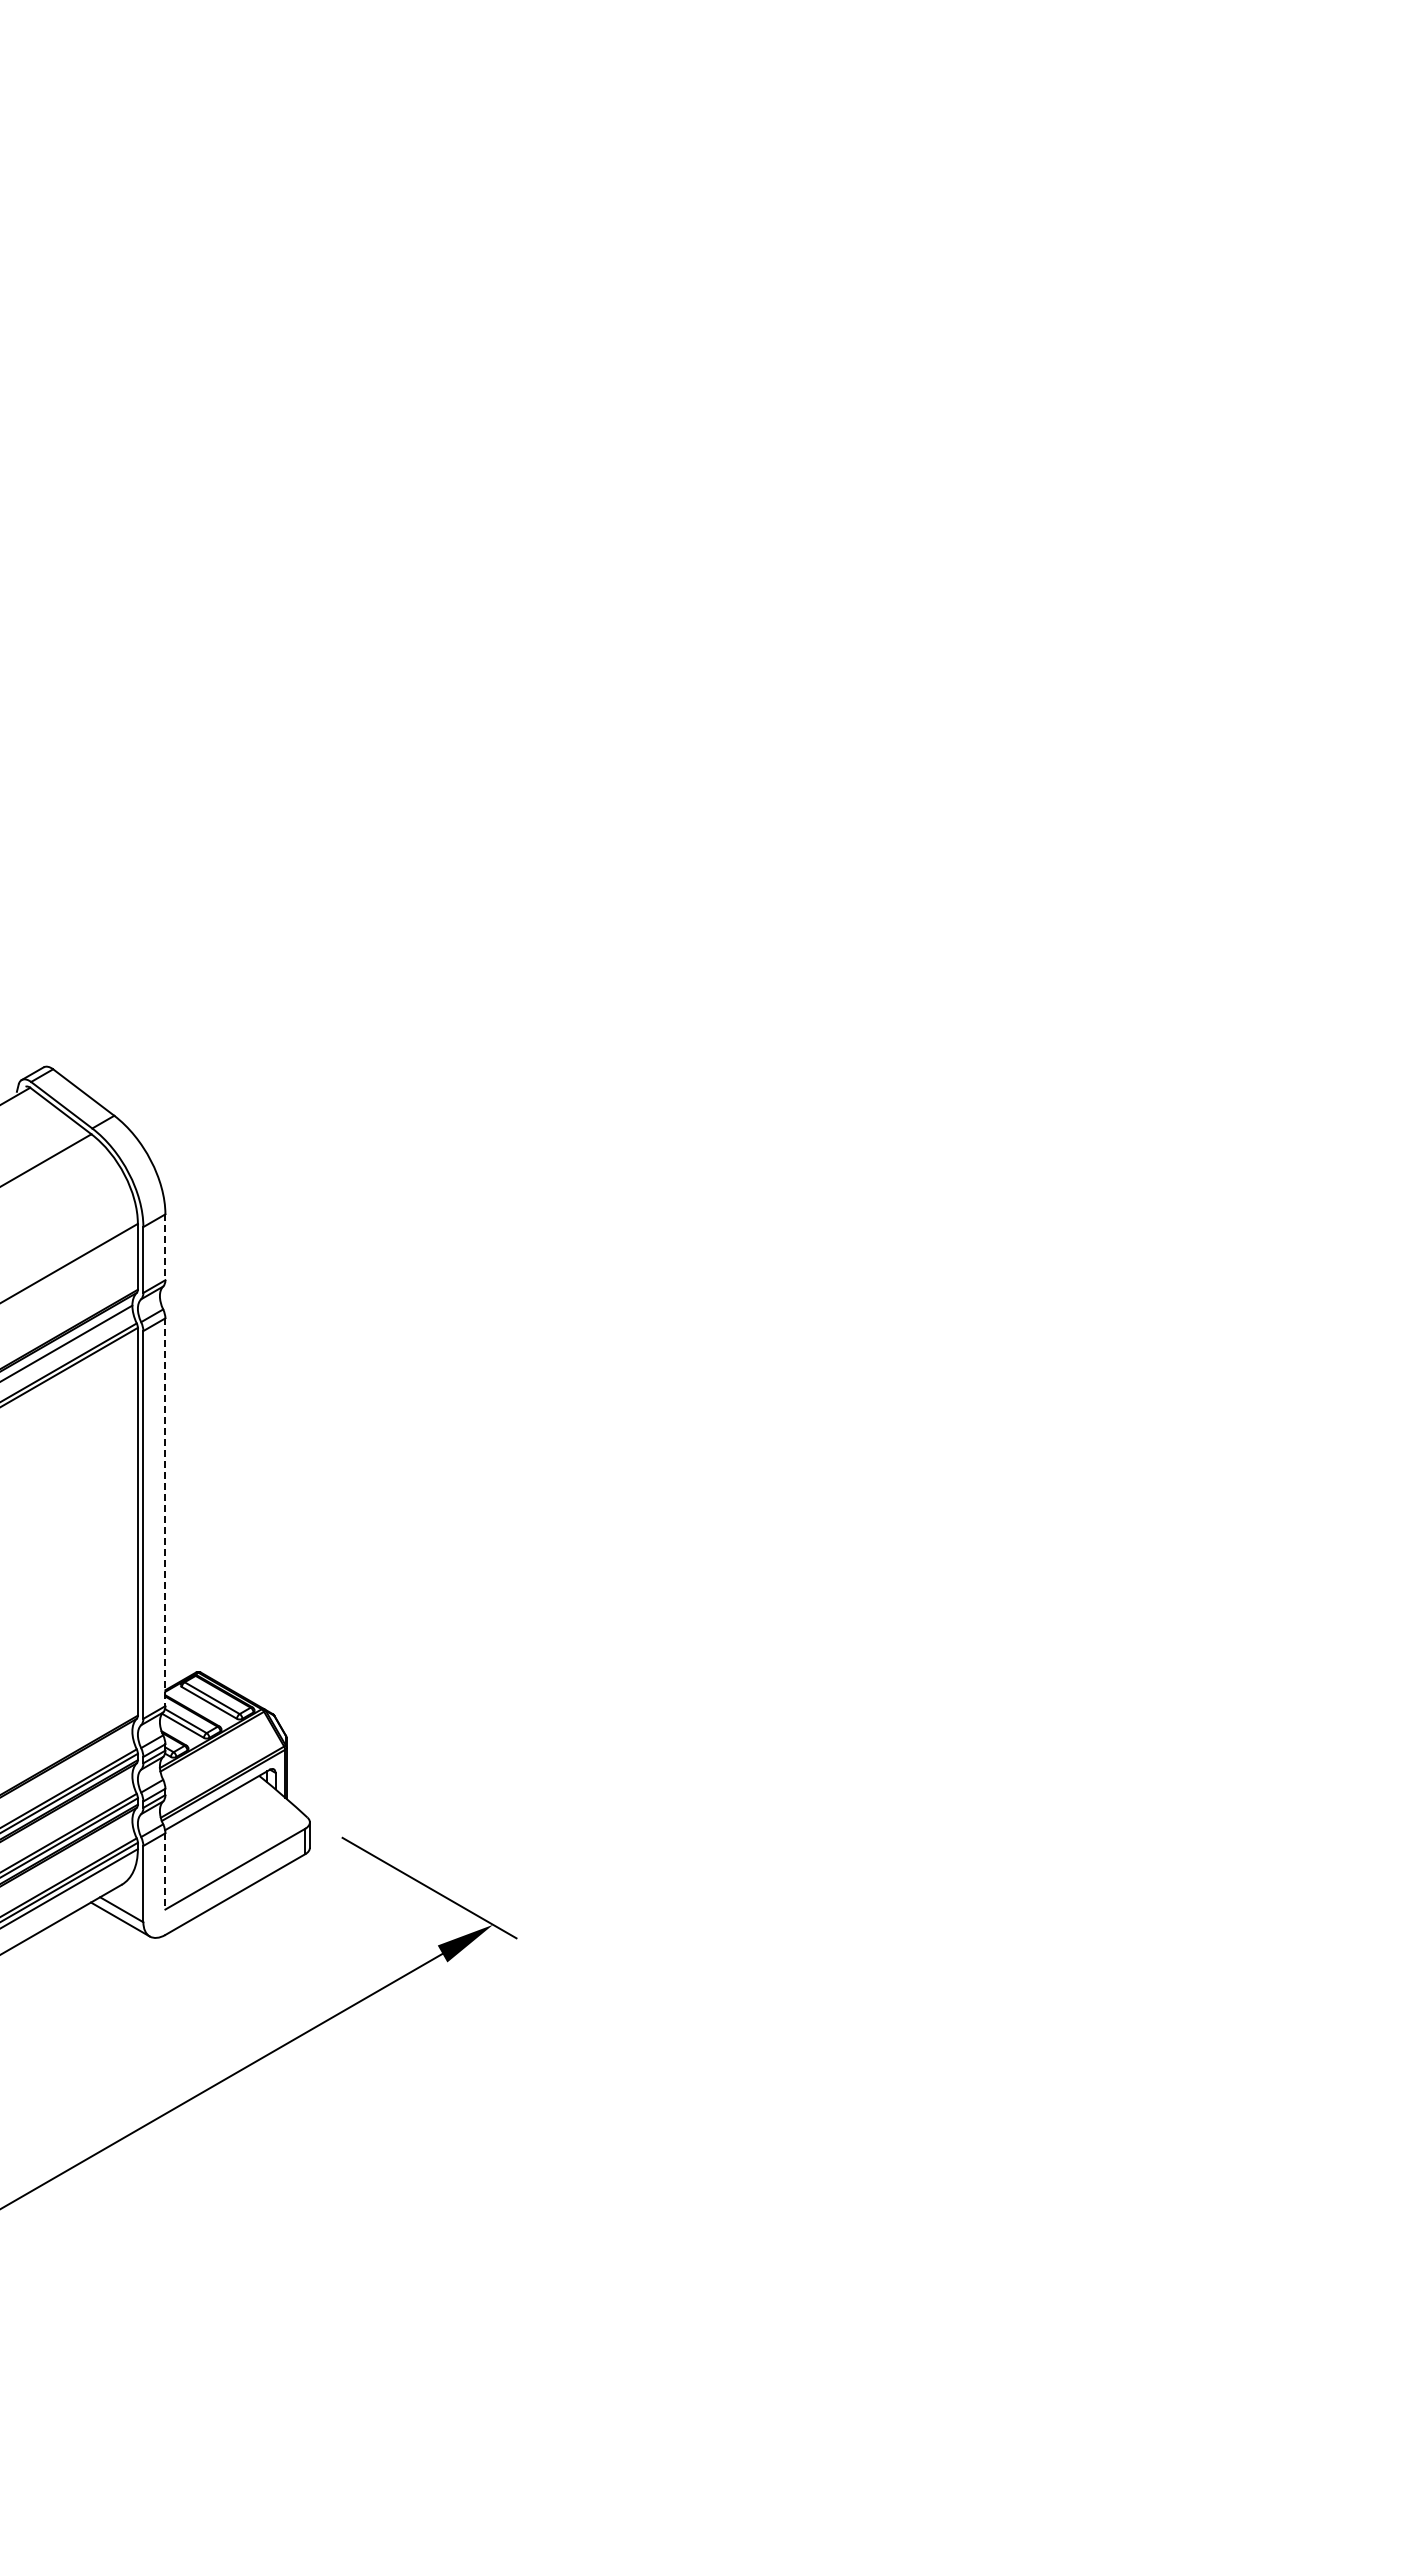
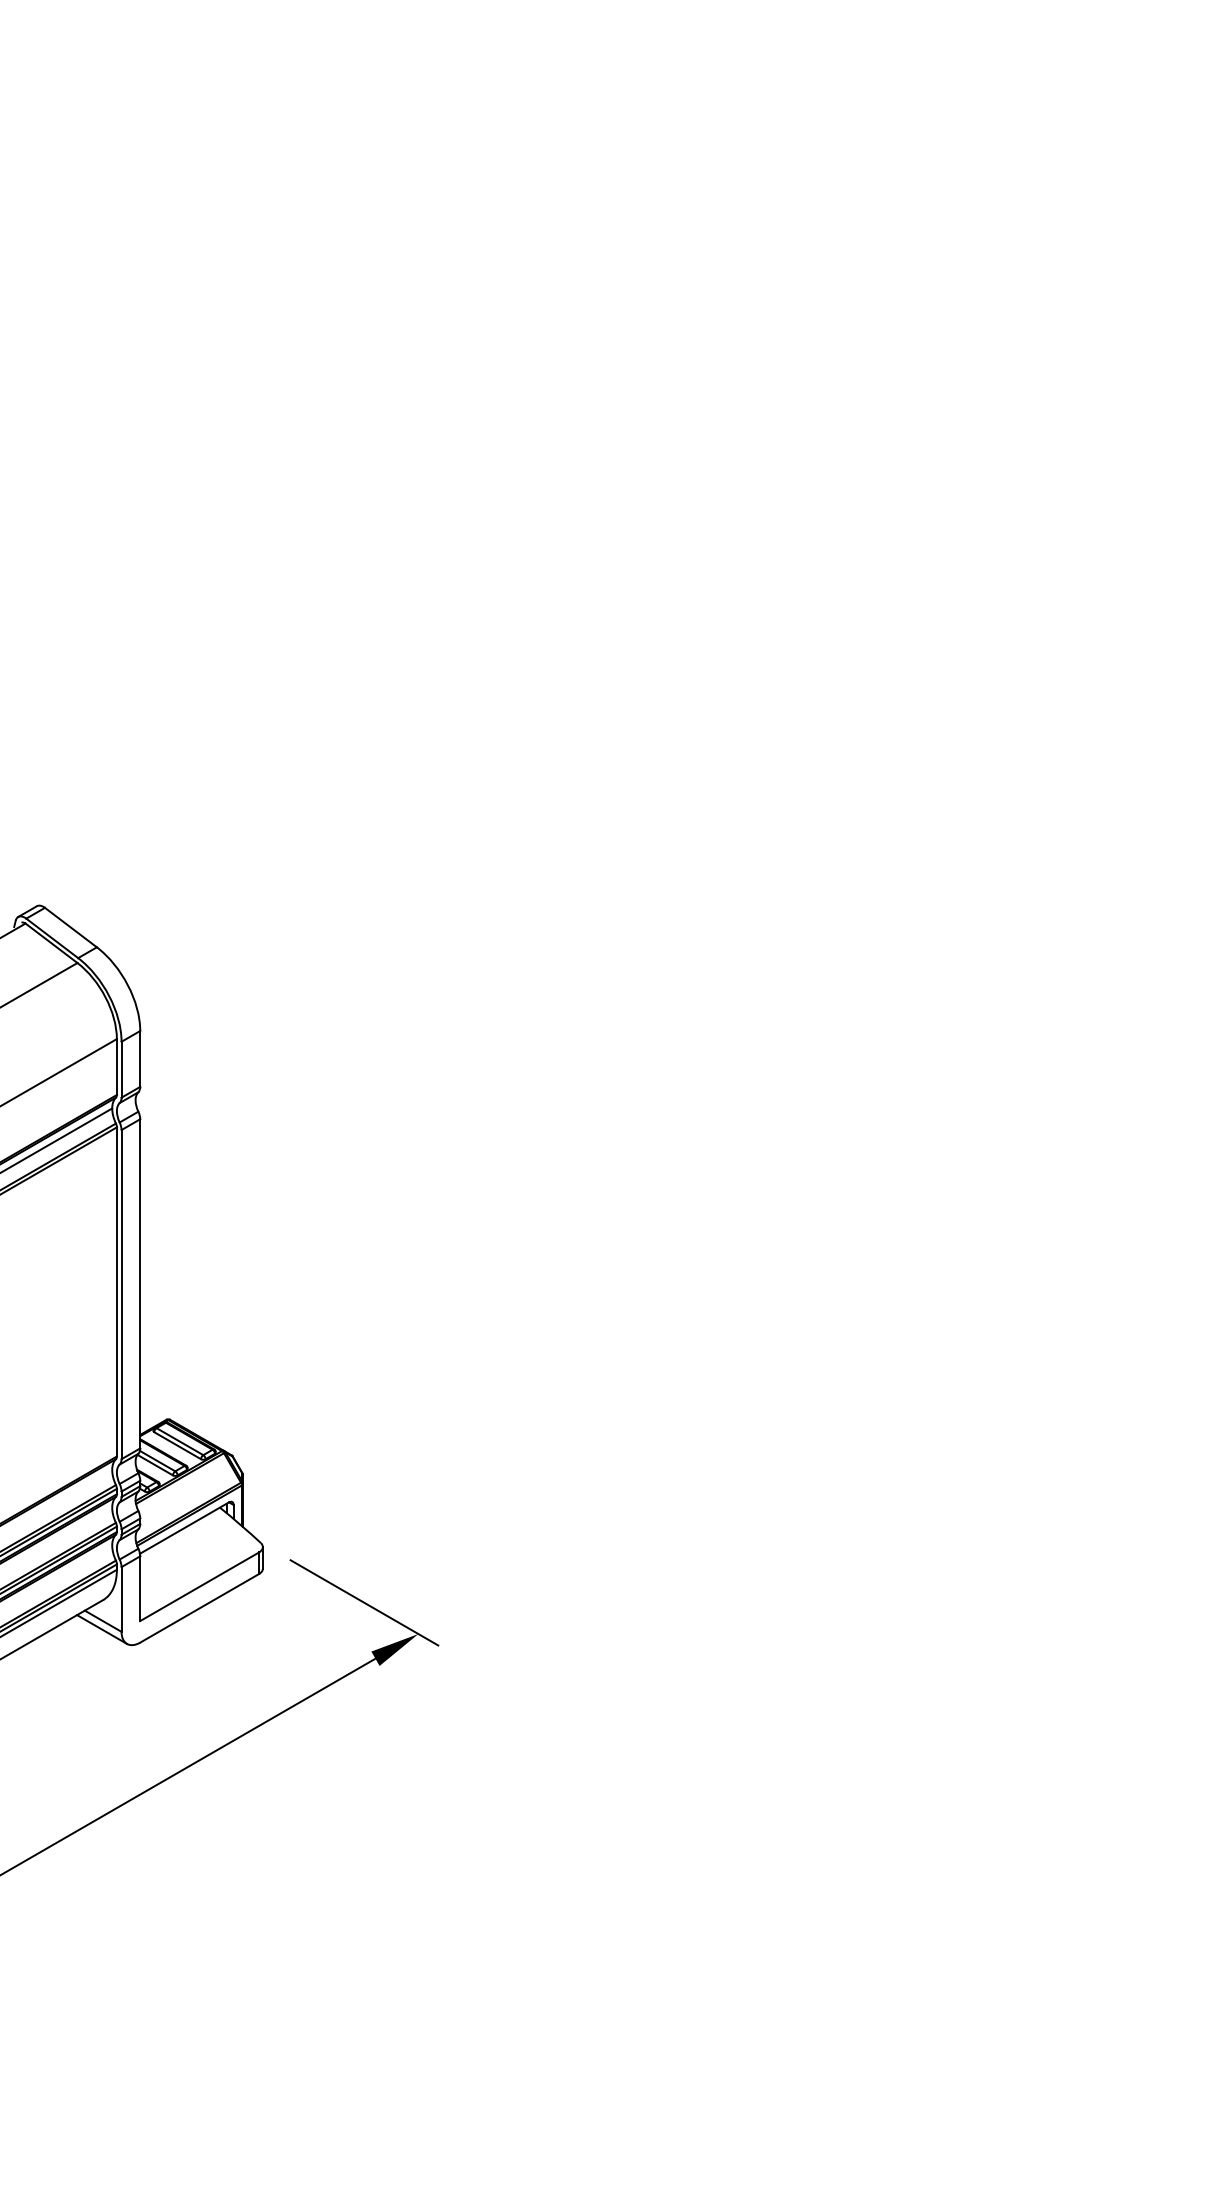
line: (165, 1247) -> (140, 1059), dashed -> solid
line: (165, 1512) -> (140, 1284), dashed -> solid
line: (165, 1871) -> (140, 1588), dashed -> solid

